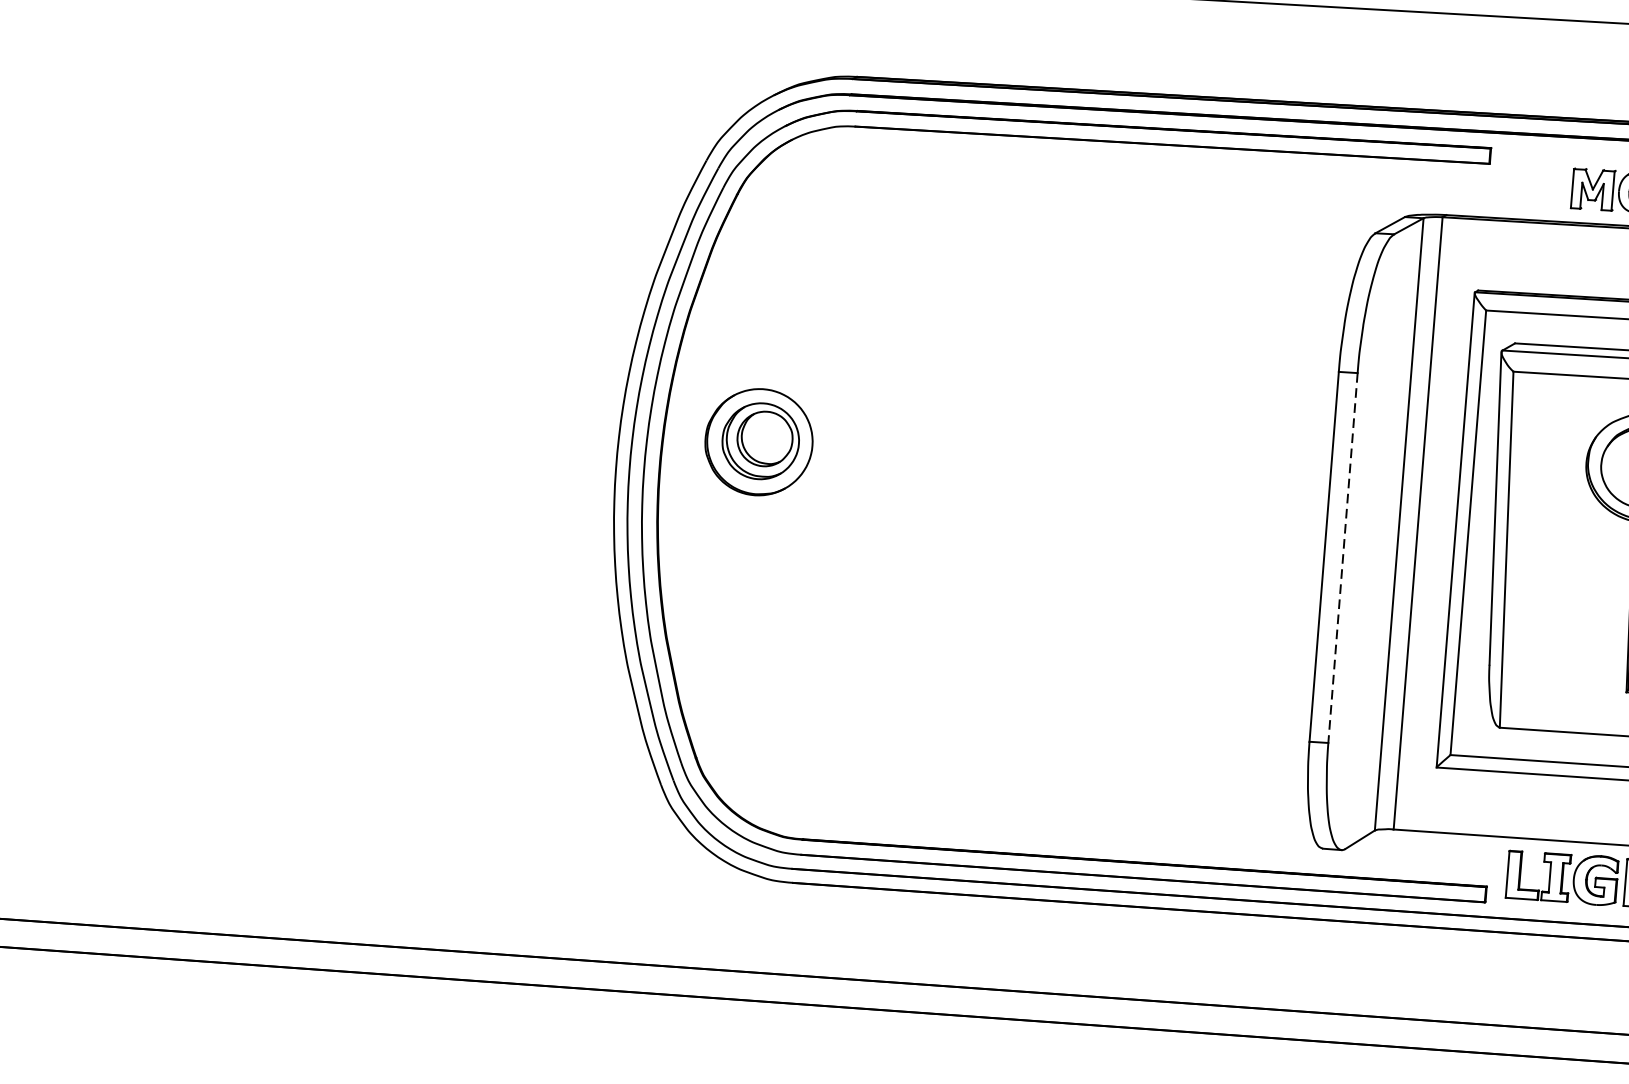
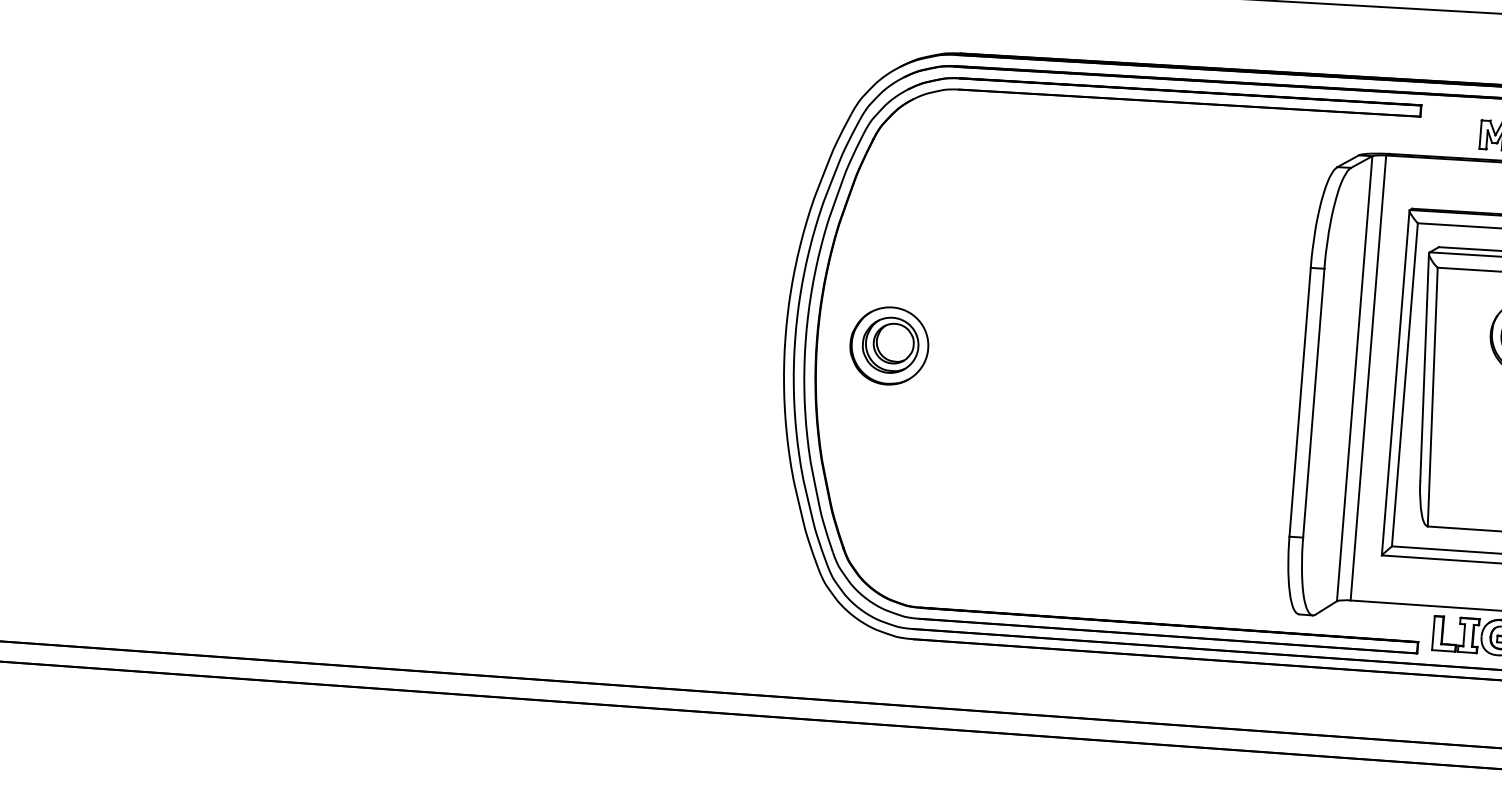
part: (759, 441) -> (889, 345), moved
line: (1342, 558) -> (1313, 403), dashed -> solid

